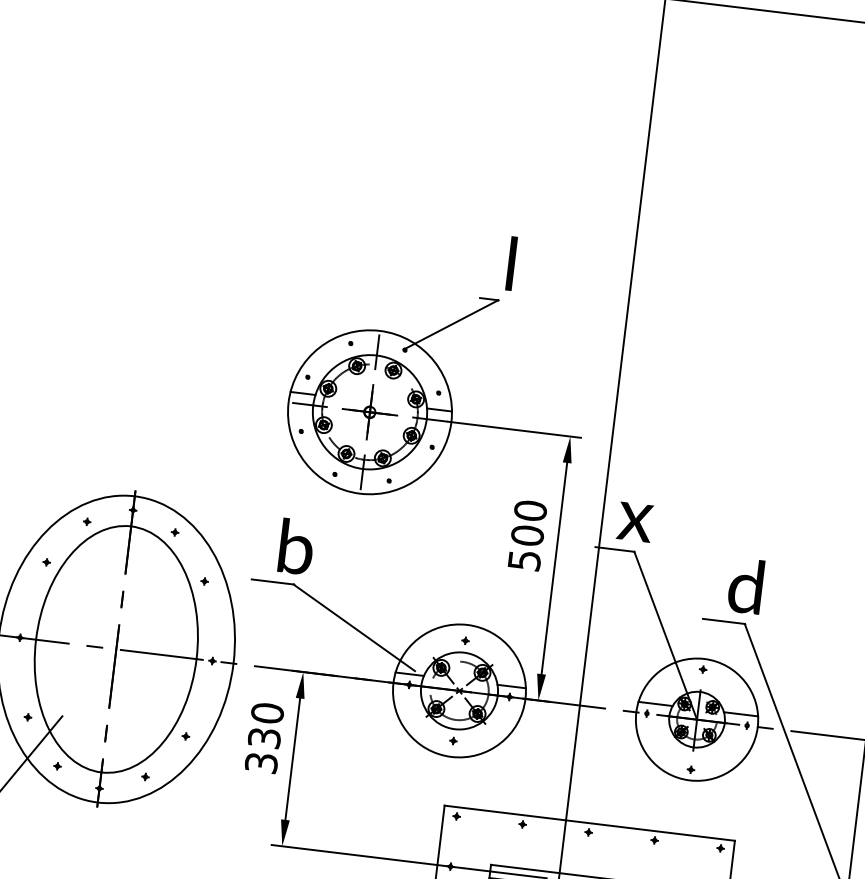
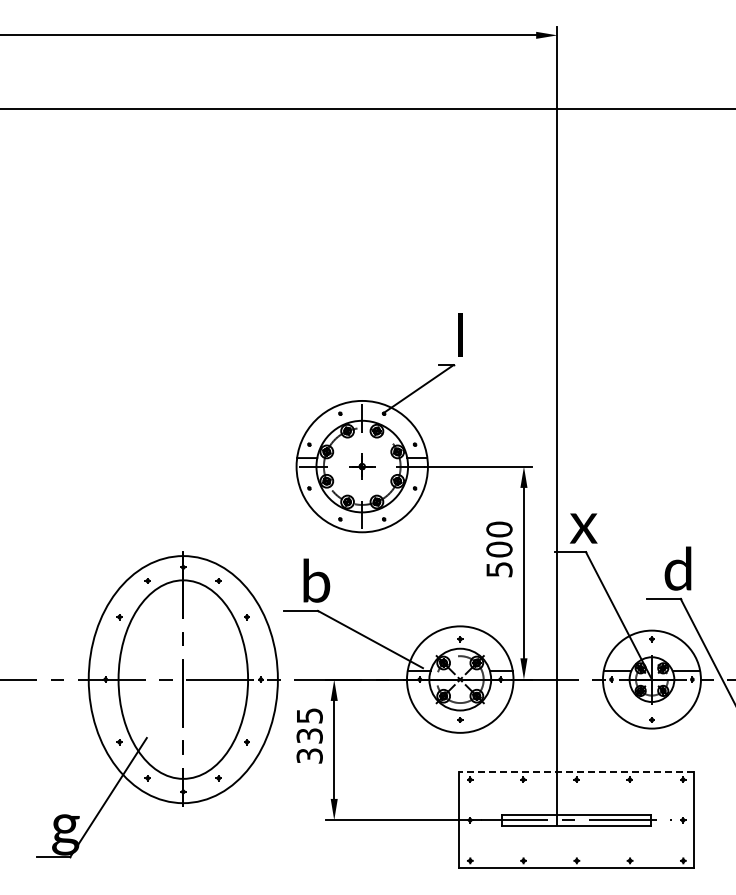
part: (370, 412) -> (362, 466), size x0.6
text: (267, 712) -> (309, 715), 330 -> 335
line: (589, 823) -> (576, 772), solid -> dashed

